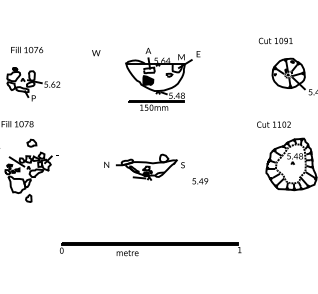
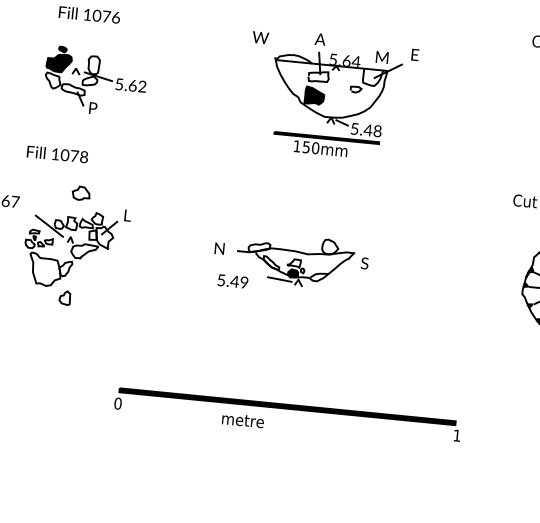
text: (96, 53) -> (261, 38), moved
fill: (13, 76) -> (58, 62), added
text: (200, 181) -> (233, 281), moved

